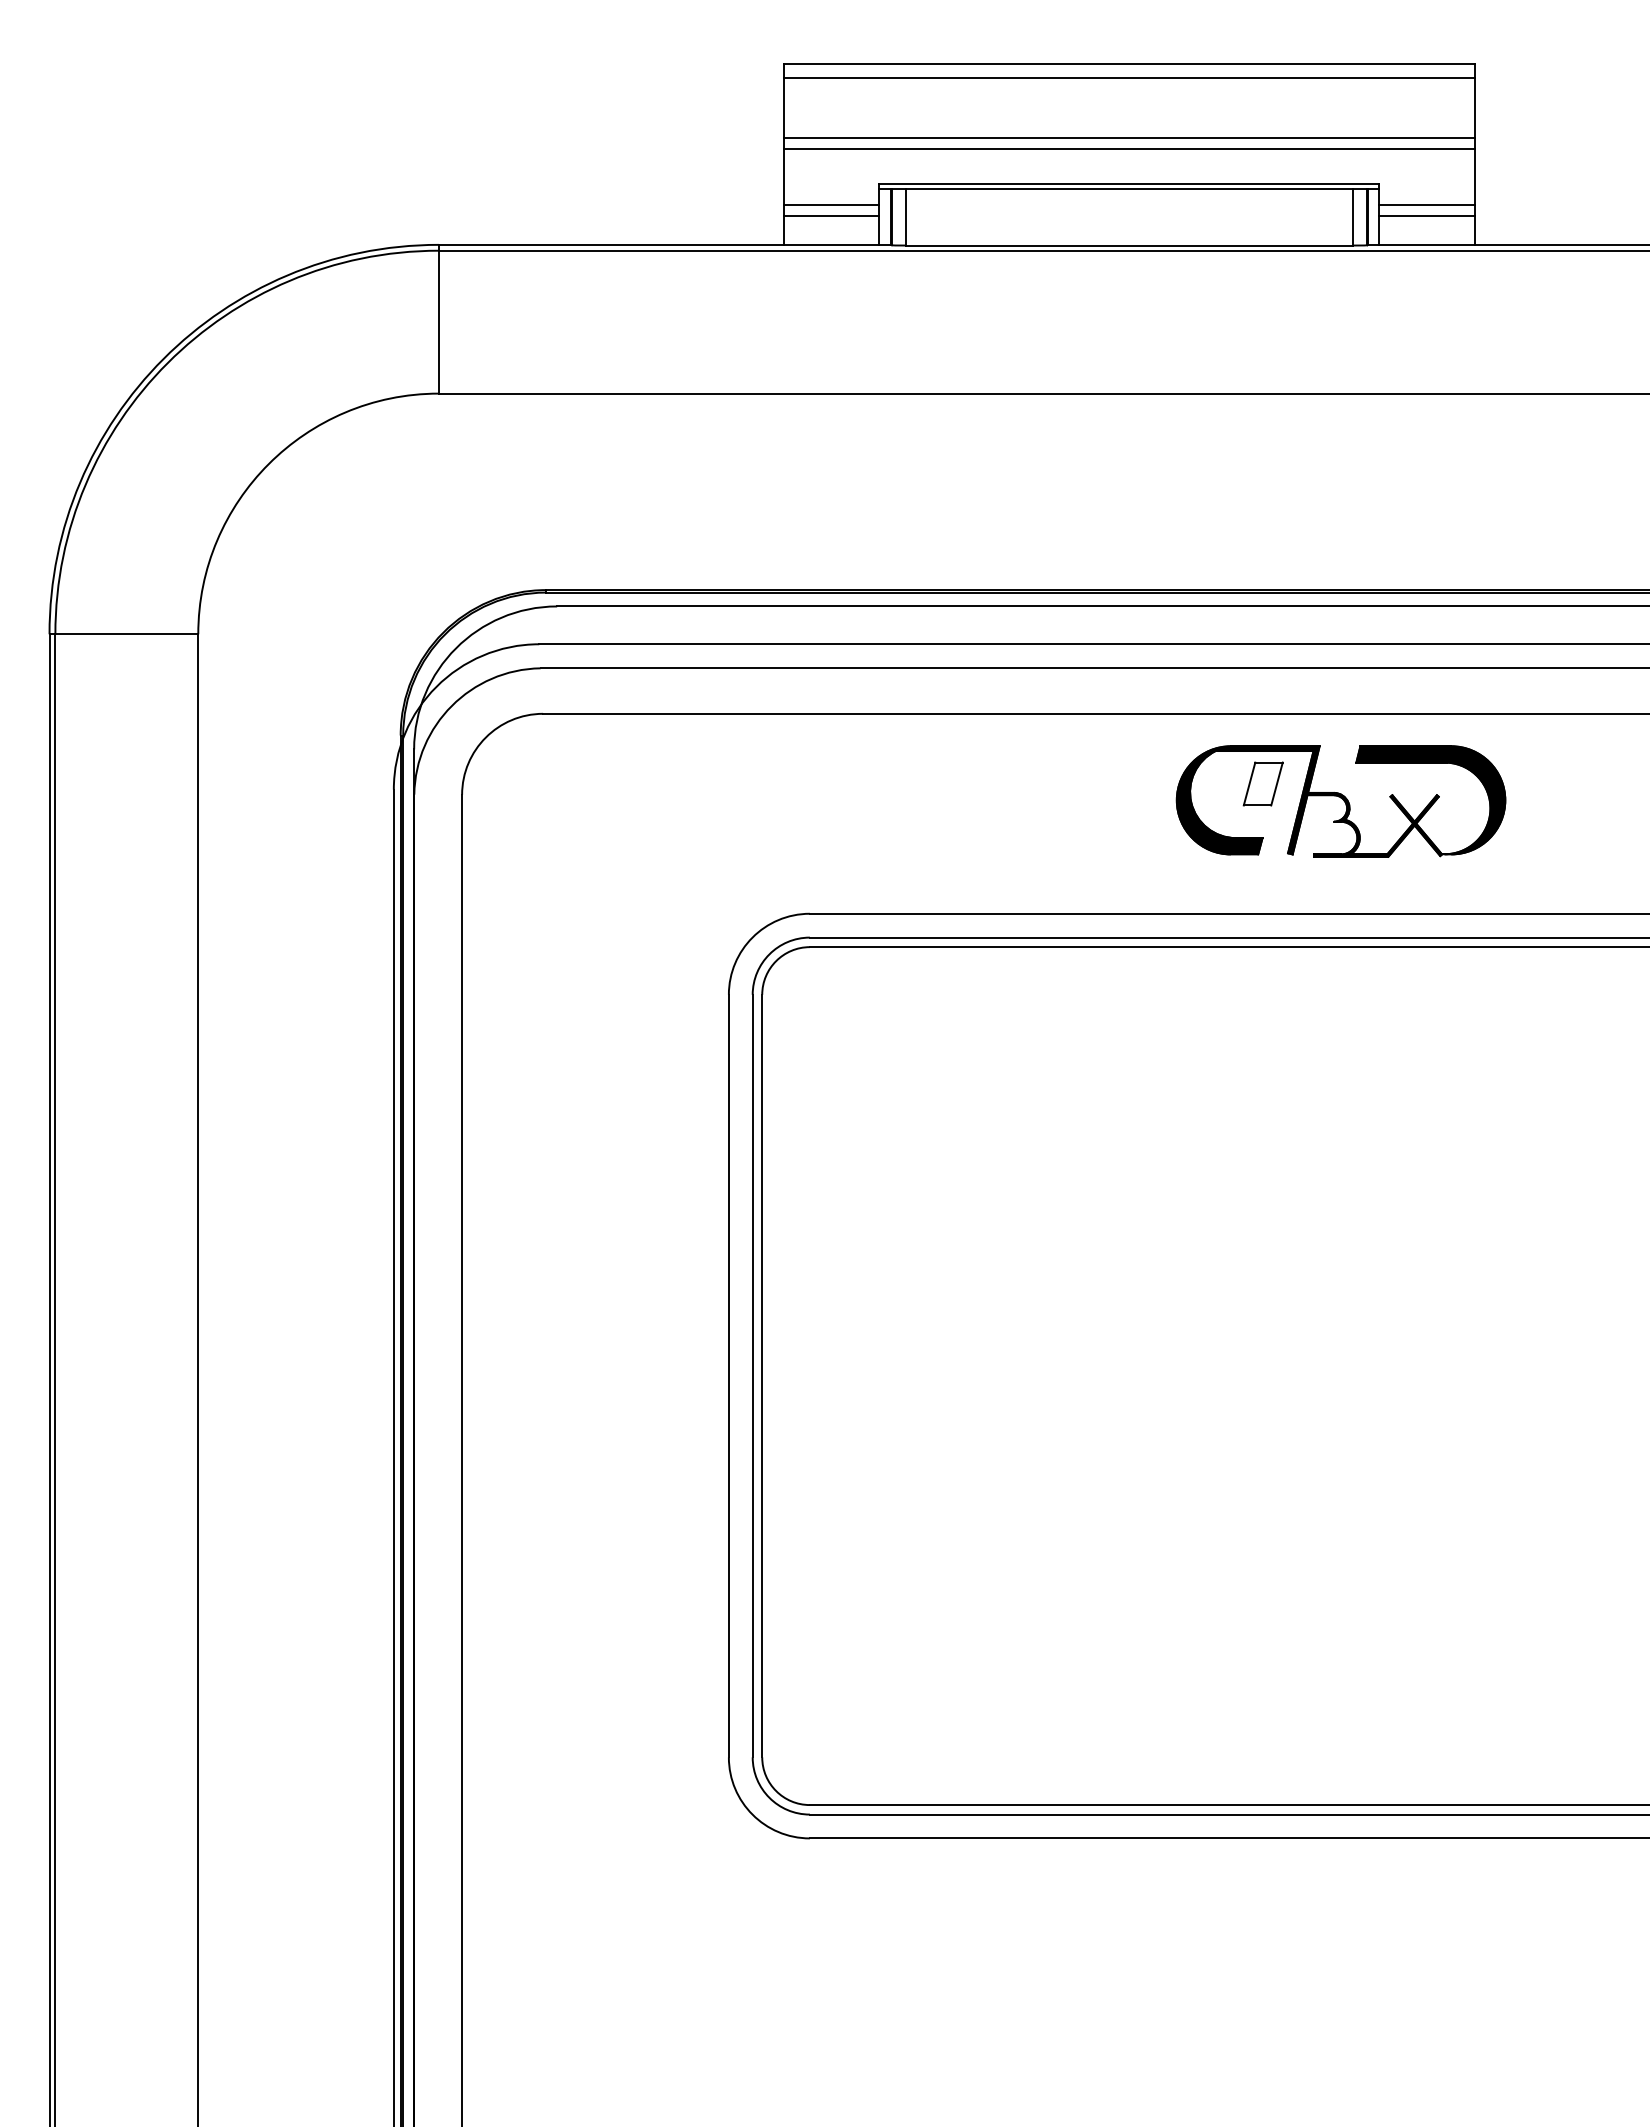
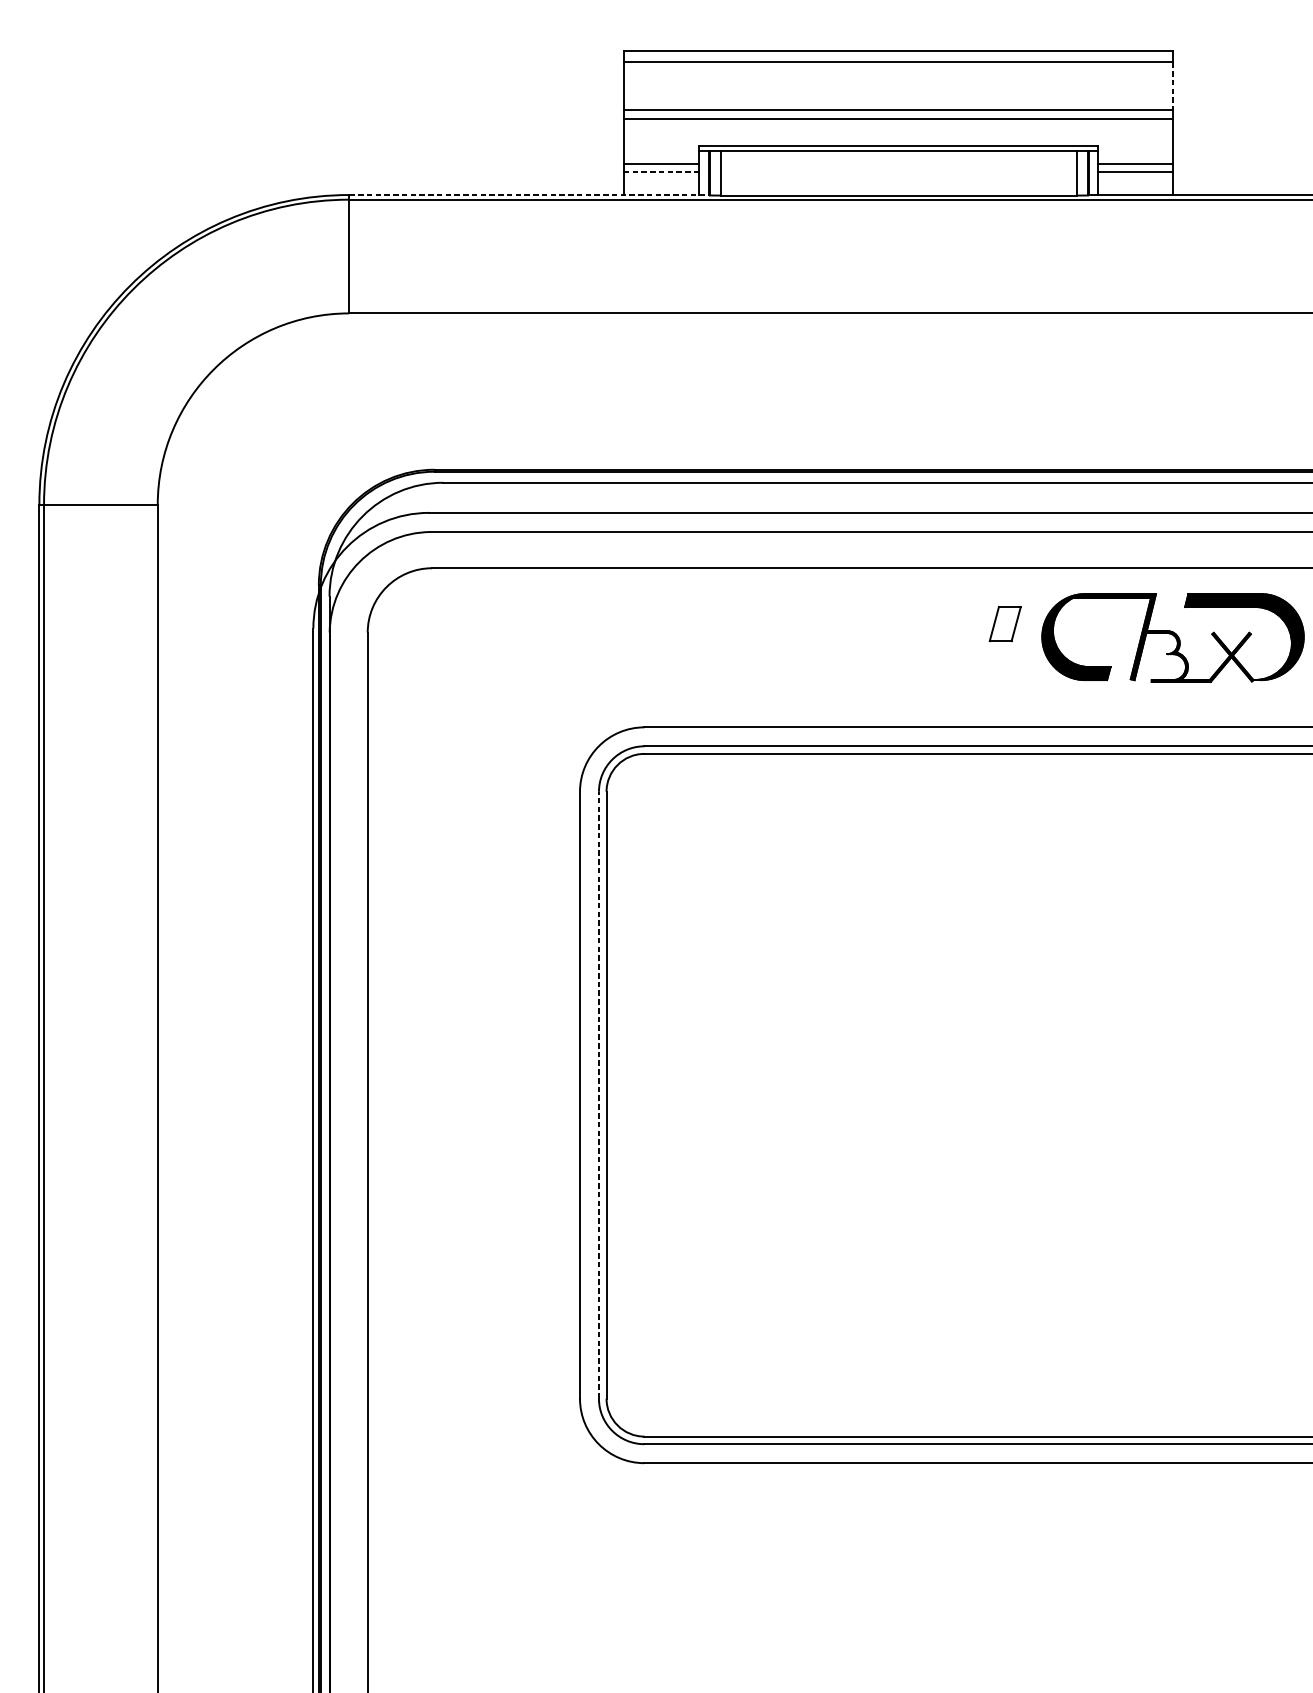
line: (1474, 108) -> (1173, 86), solid -> dashed
line: (831, 216) -> (661, 172), solid -> dashed
line: (665, 244) -> (529, 194), solid -> dashed
part: (1340, 801) -> (1172, 638), moved
line: (752, 1375) -> (598, 1094), solid -> dashed

